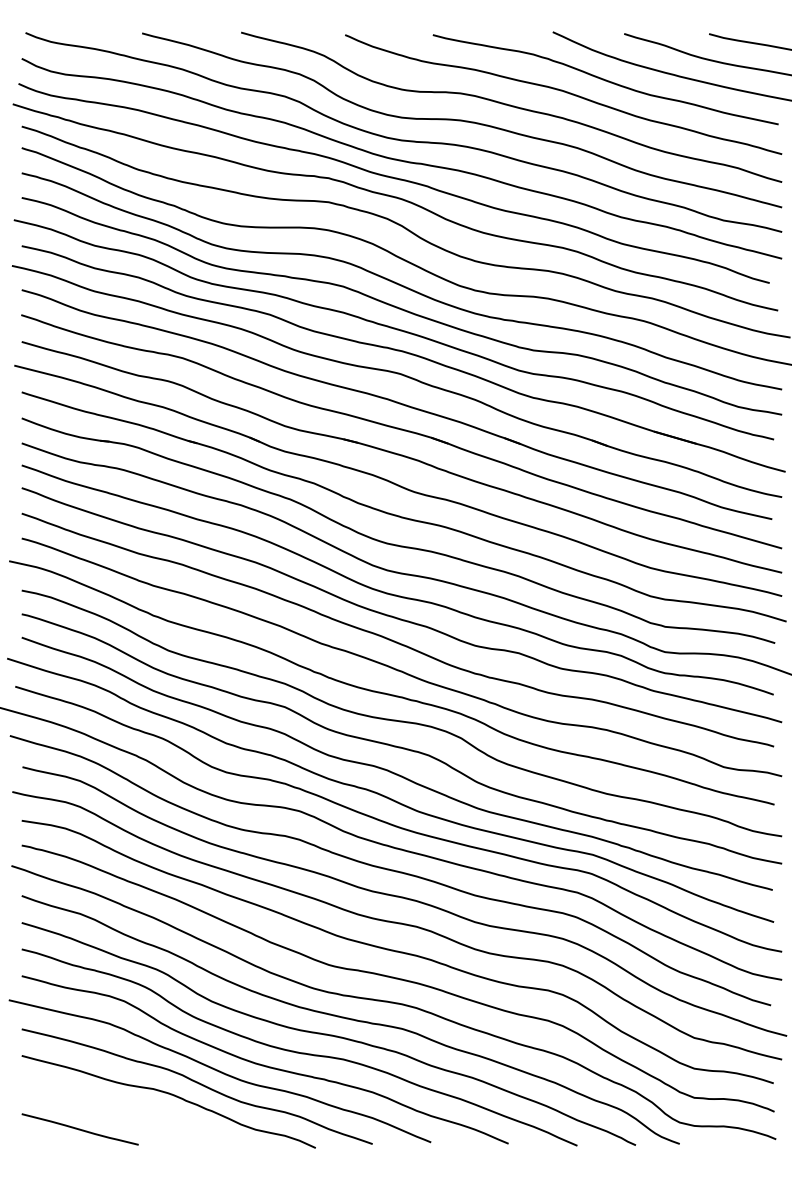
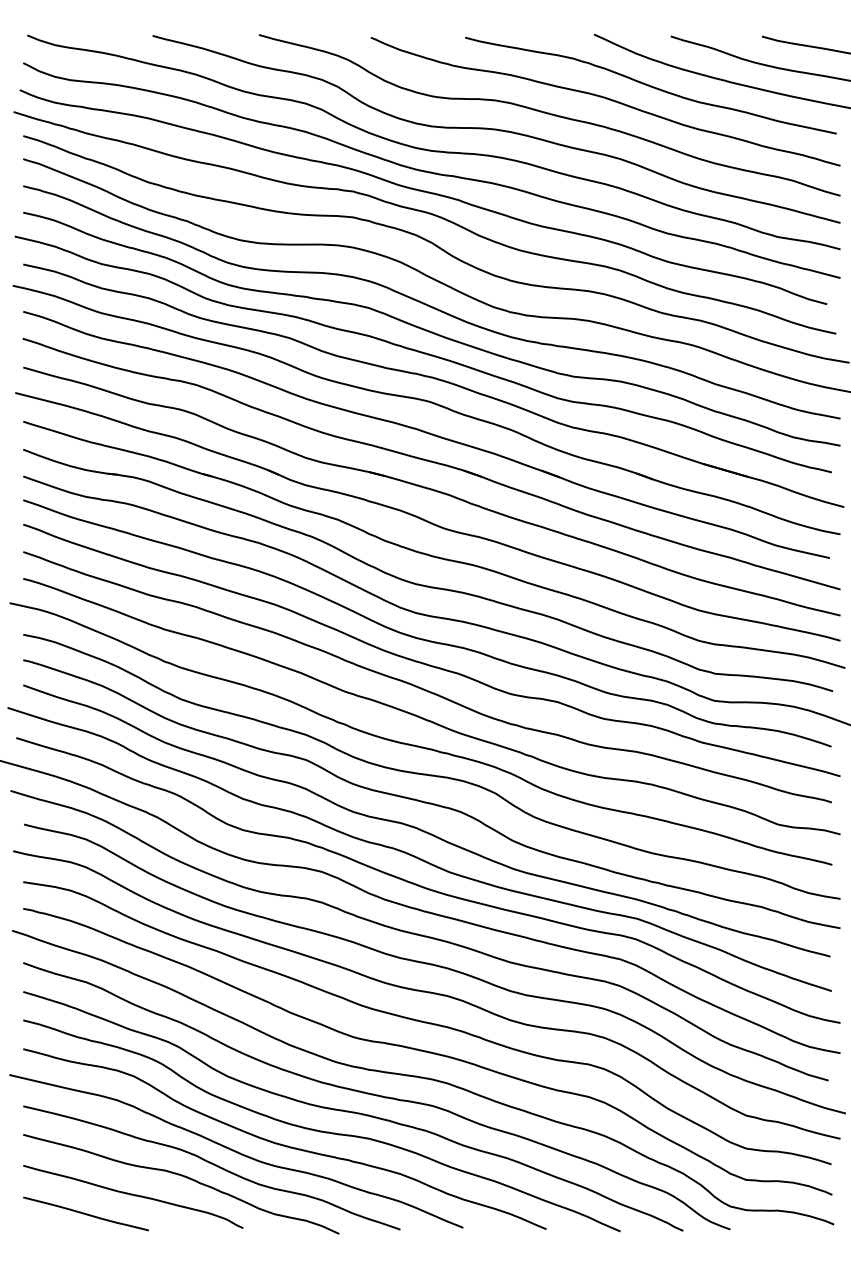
curve: (123, 1112) -> (132, 1195), added

